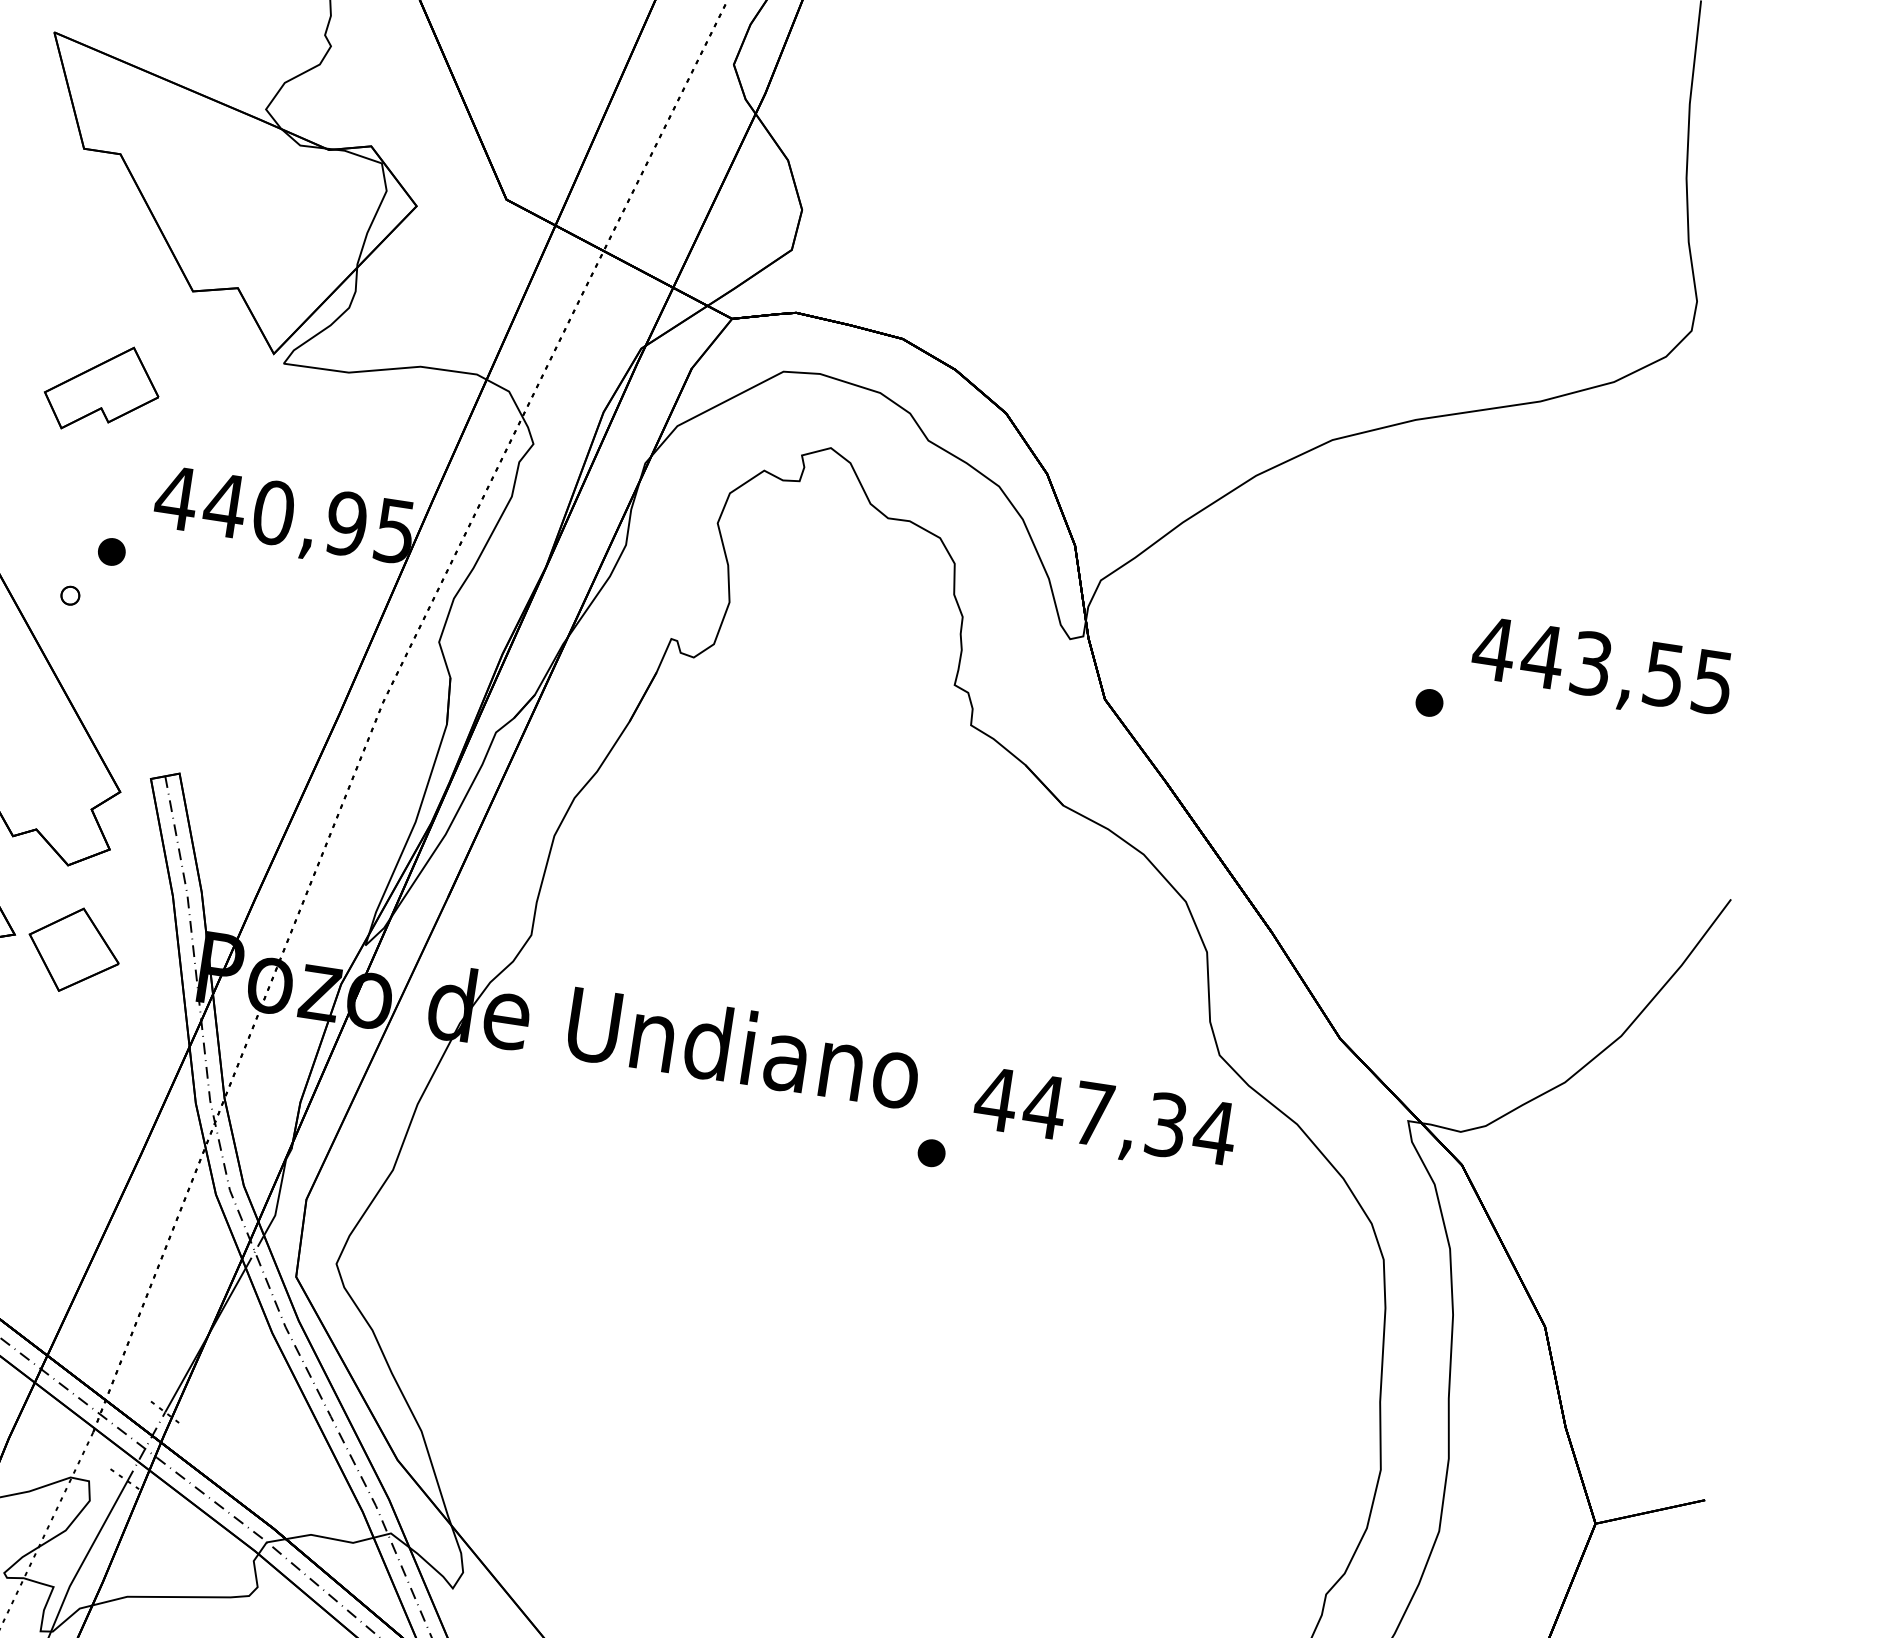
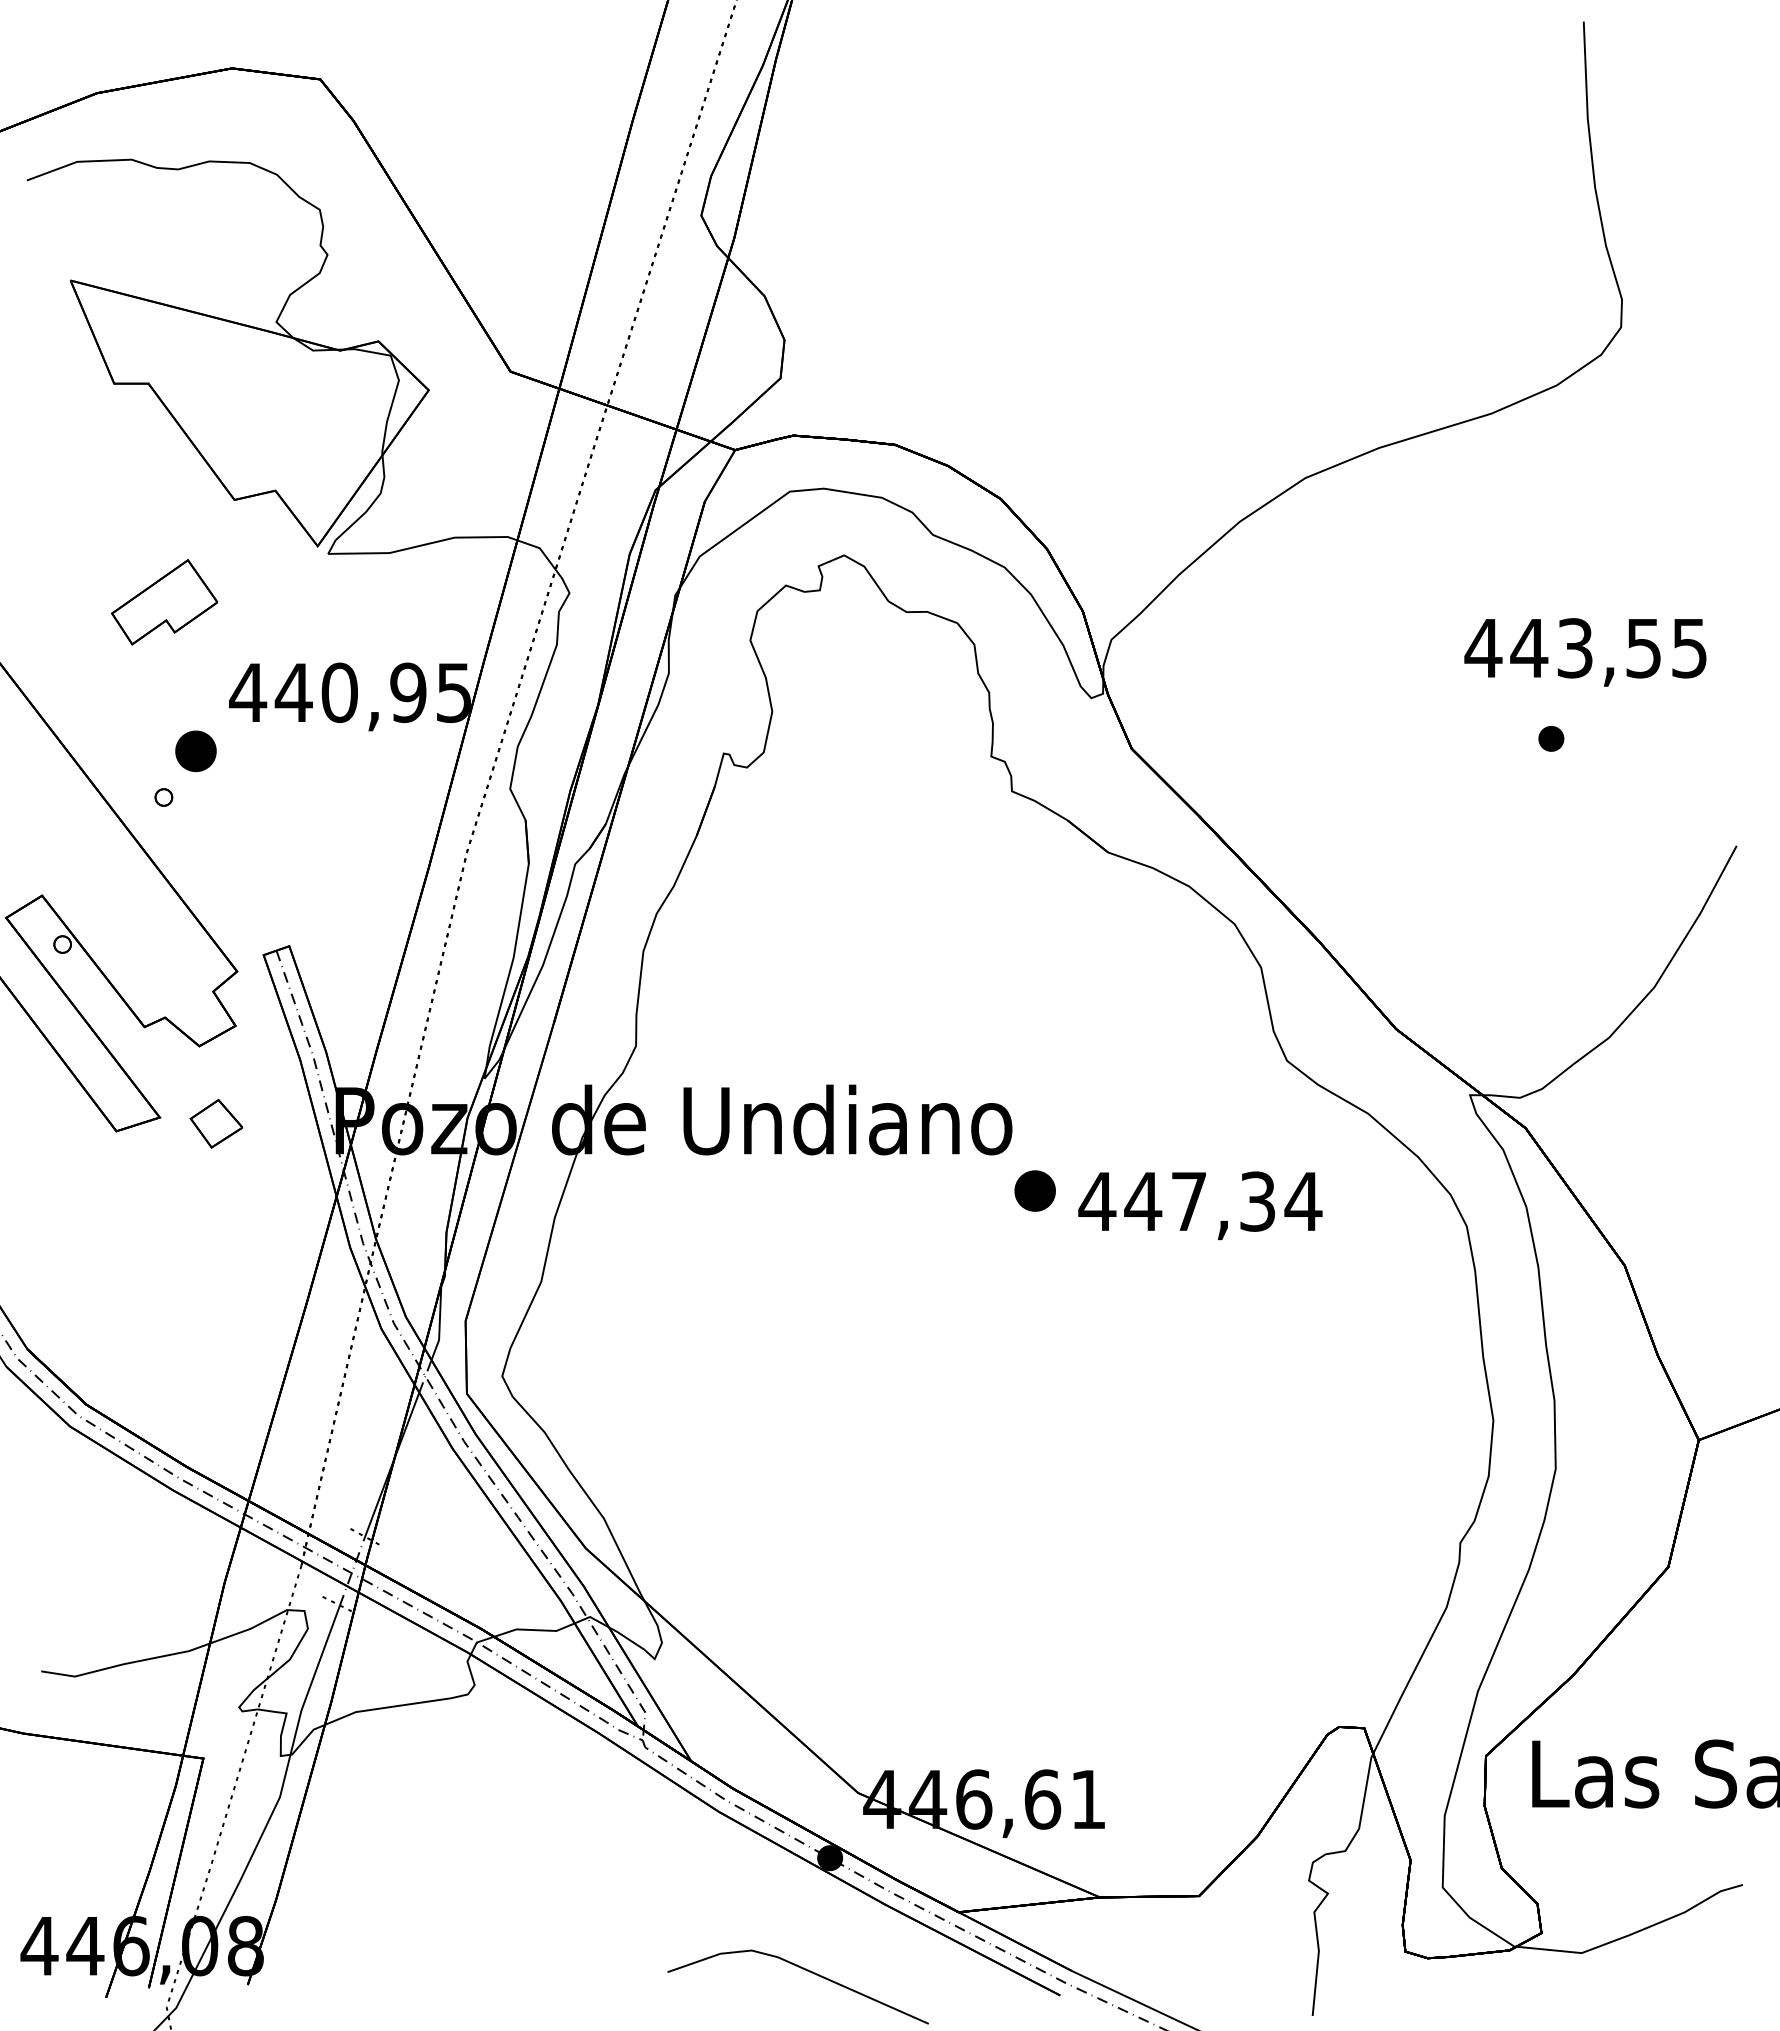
part: (111, 552) -> (195, 751), size x1.6
part: (1429, 702) -> (1551, 738), moved
part: (73, 950) -> (216, 1123), size x0.6
text: (1105, 1120) -> (1200, 1205), moved
part: (931, 1153) -> (1035, 1191), size x1.6

